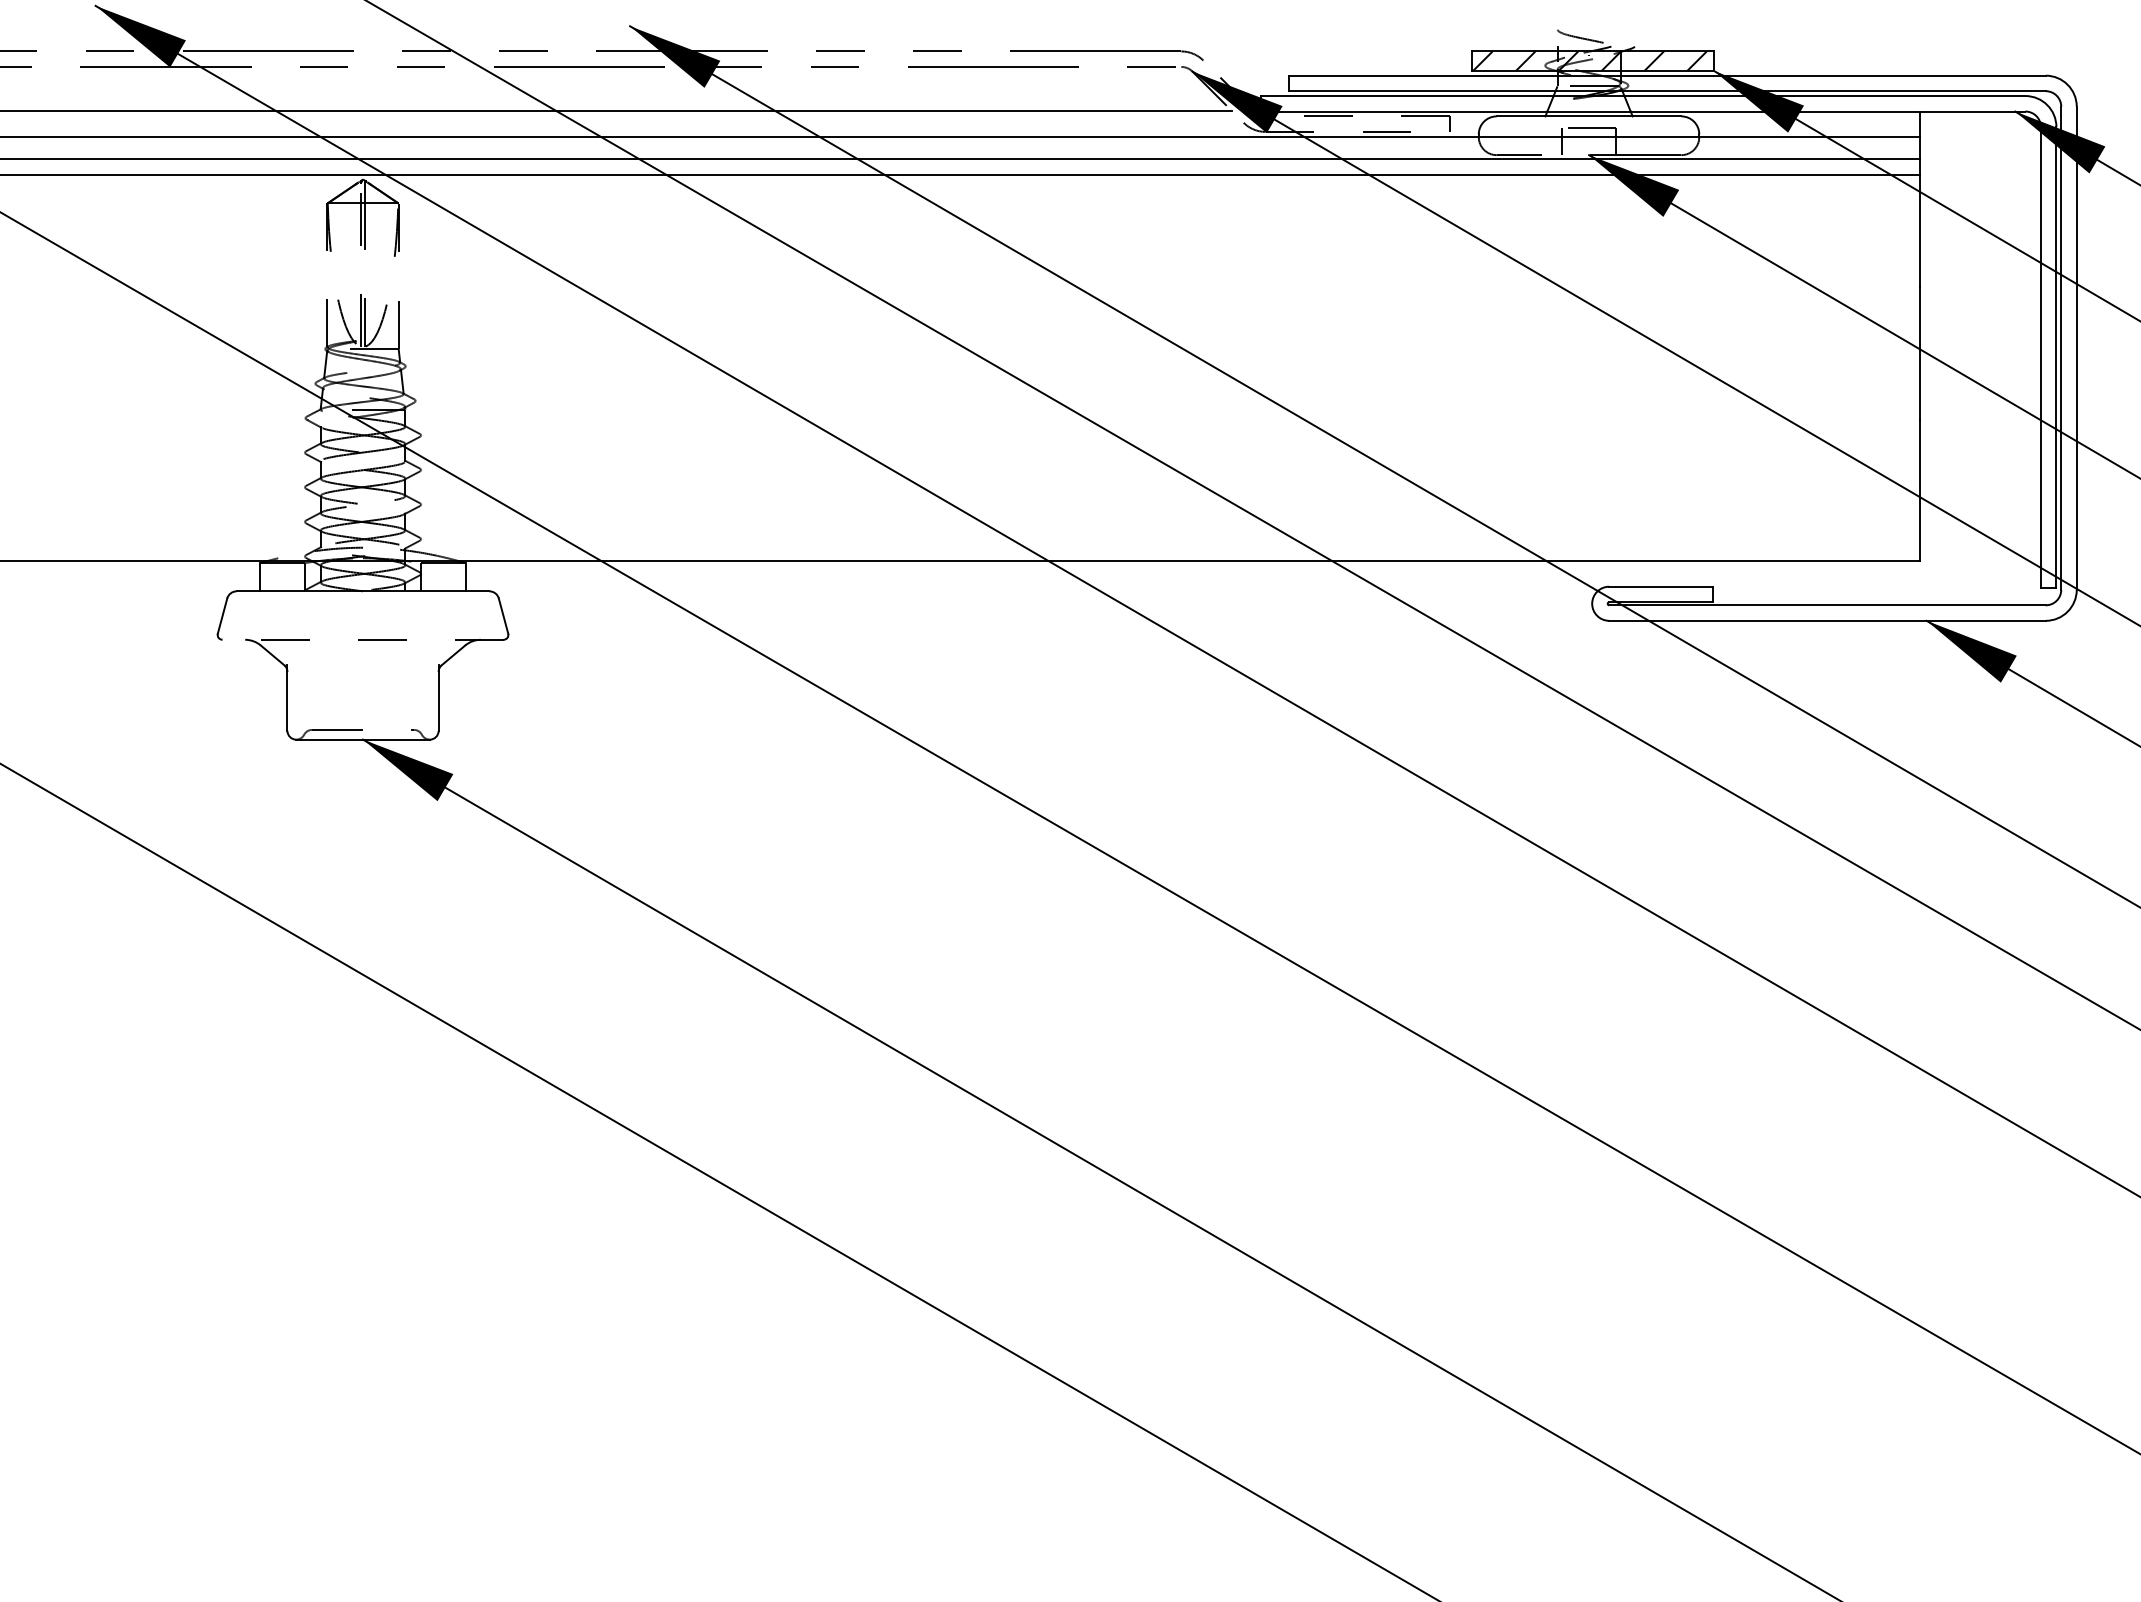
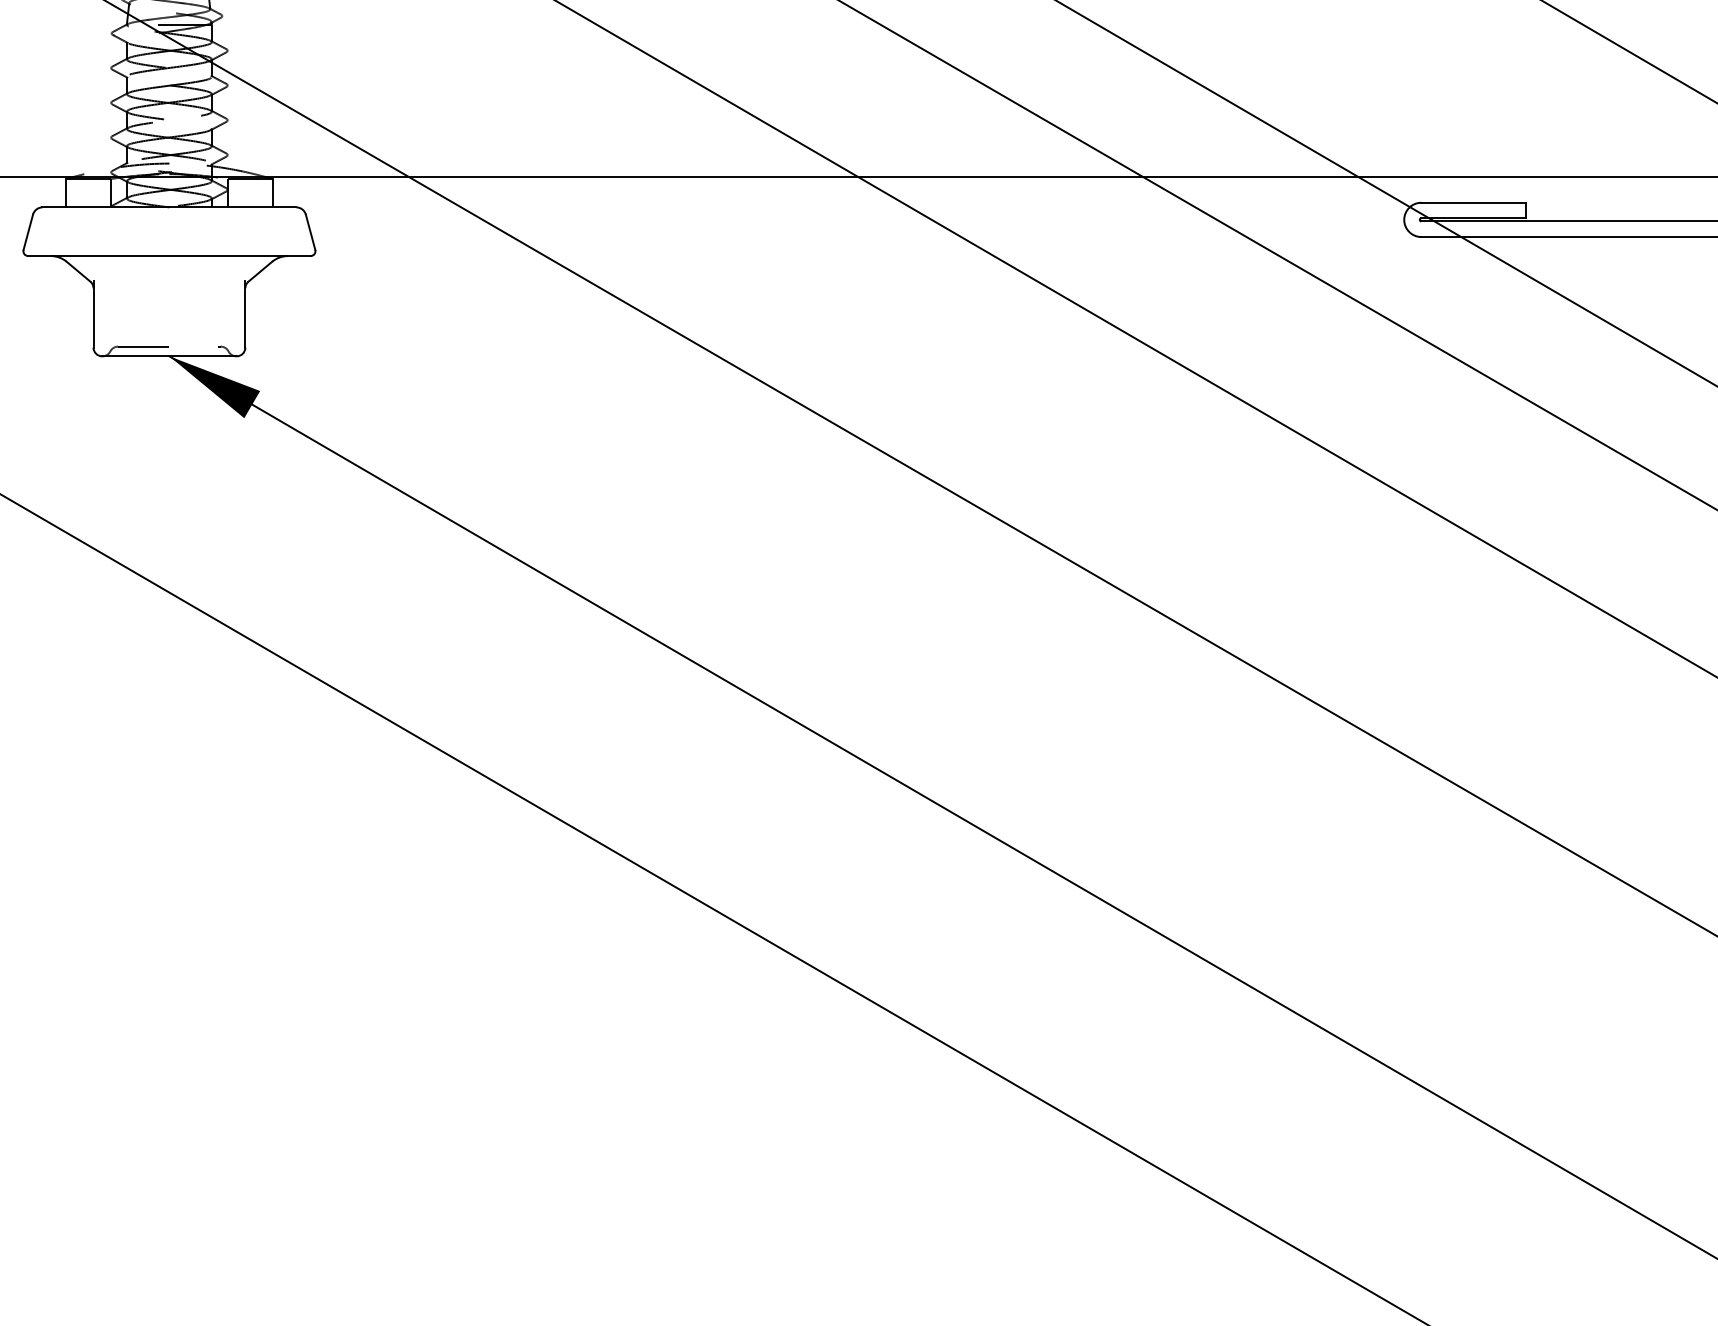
line: (363, 639) -> (169, 255), dashed -> solid

